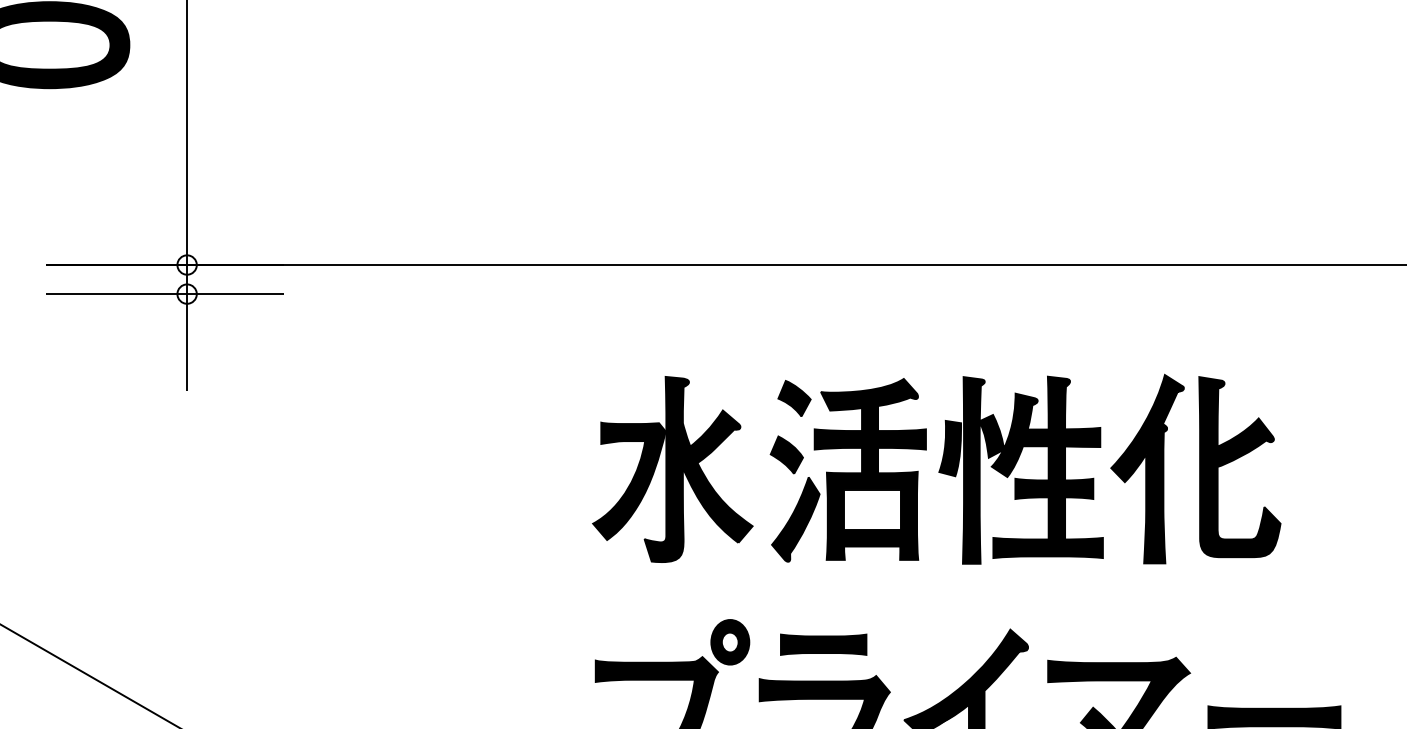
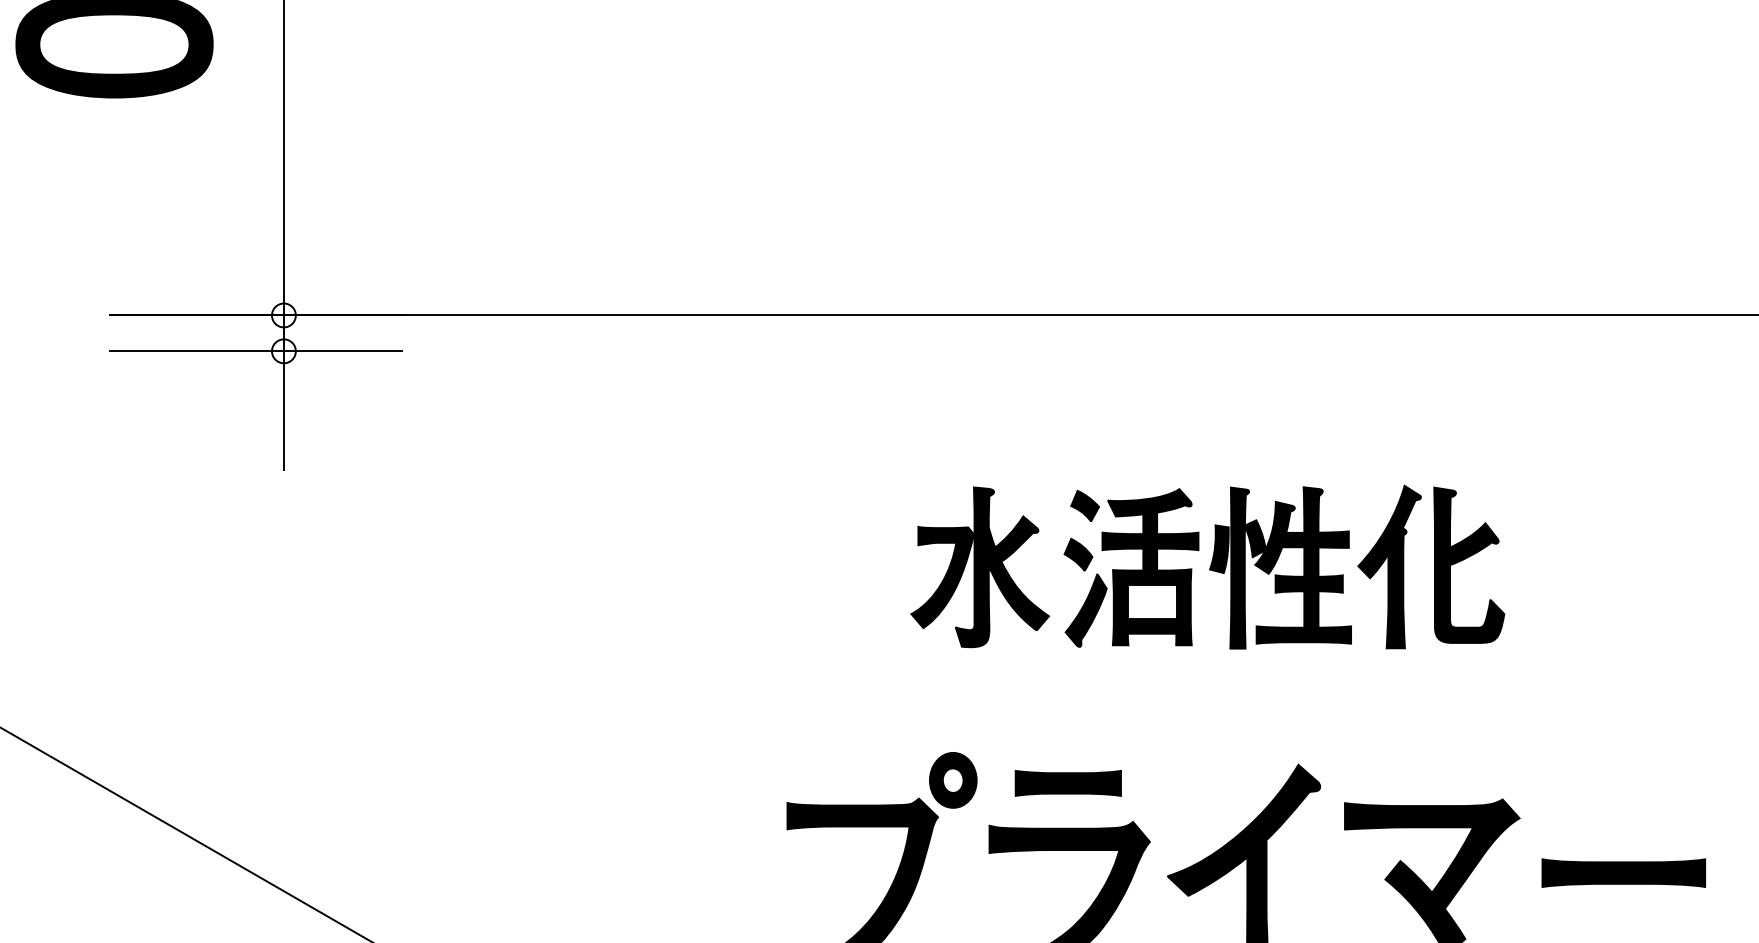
part: (936, 468) -> (1207, 566), size x0.7

